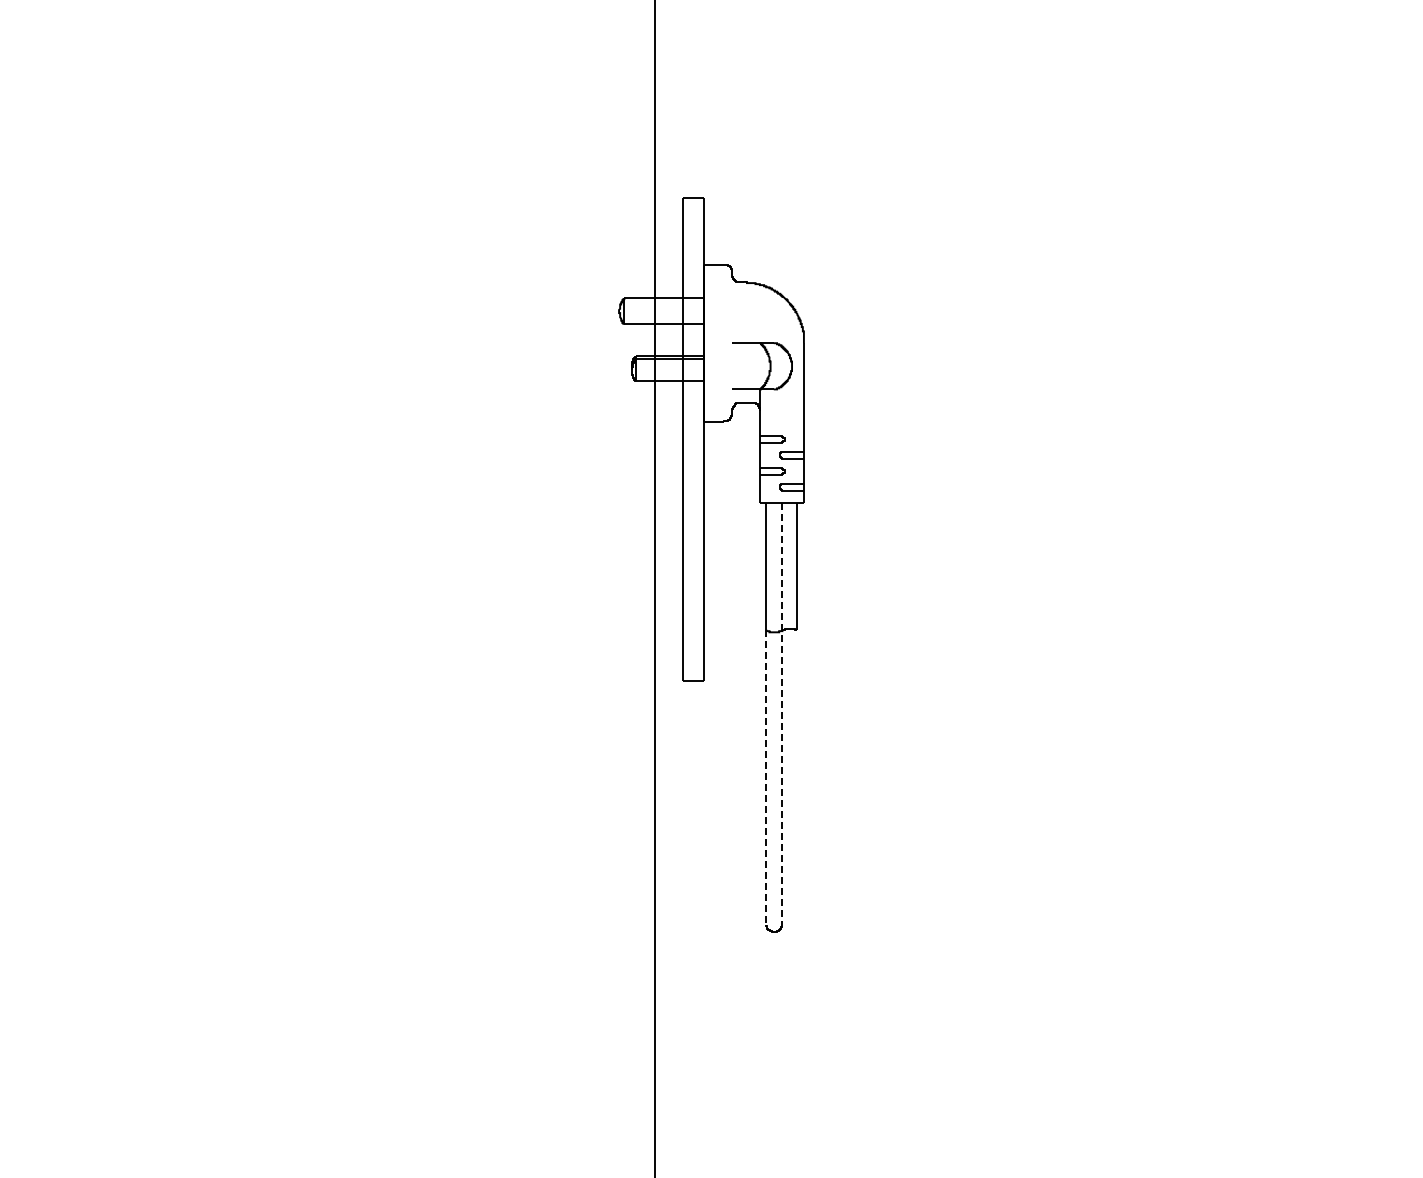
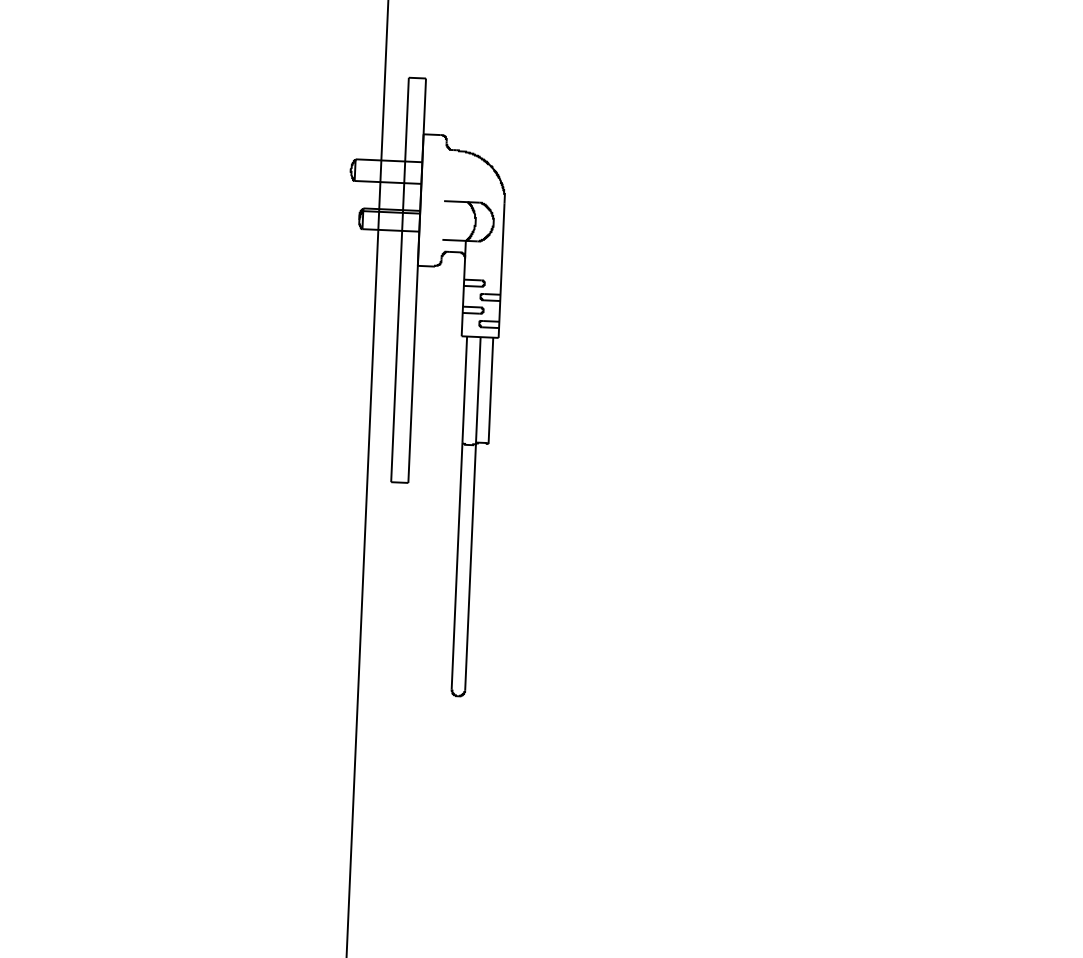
line: (782, 713) -> (472, 513), dashed -> solid
line: (766, 777) -> (457, 566), dashed -> solid

